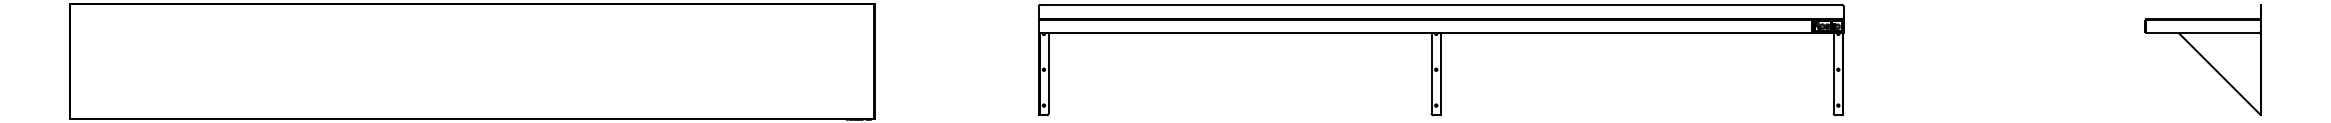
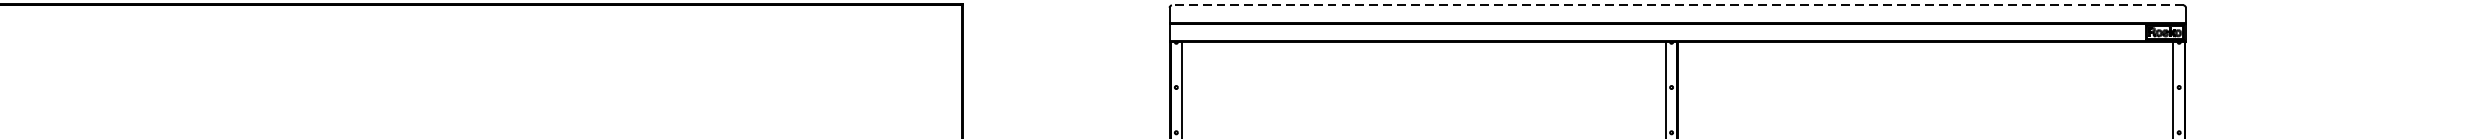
line: (1441, 4) -> (1678, 5), solid -> dashed

